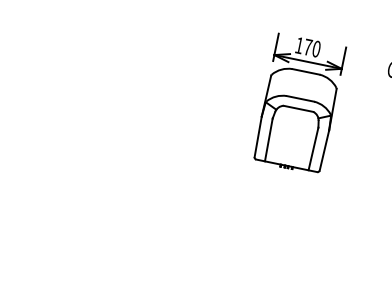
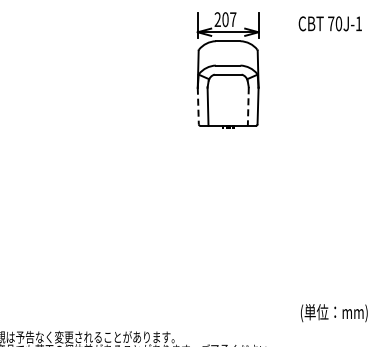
text: (308, 47) -> (225, 19), 170 -> 207
line: (258, 137) -> (198, 106), solid -> dashed
line: (313, 149) -> (248, 107), solid -> dashed

